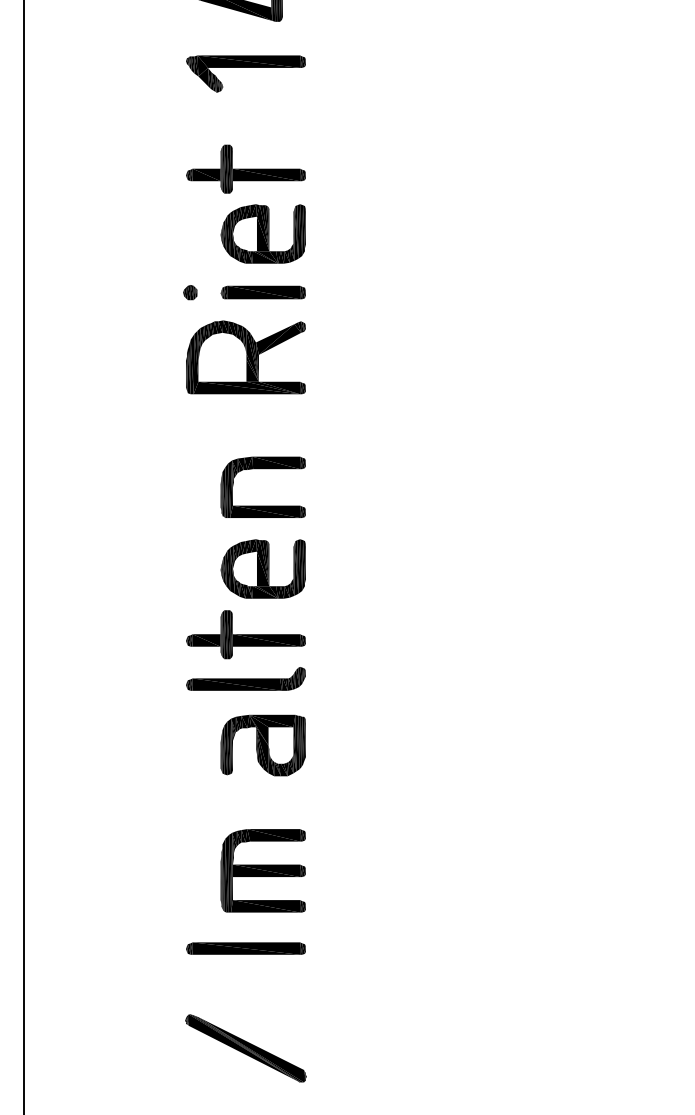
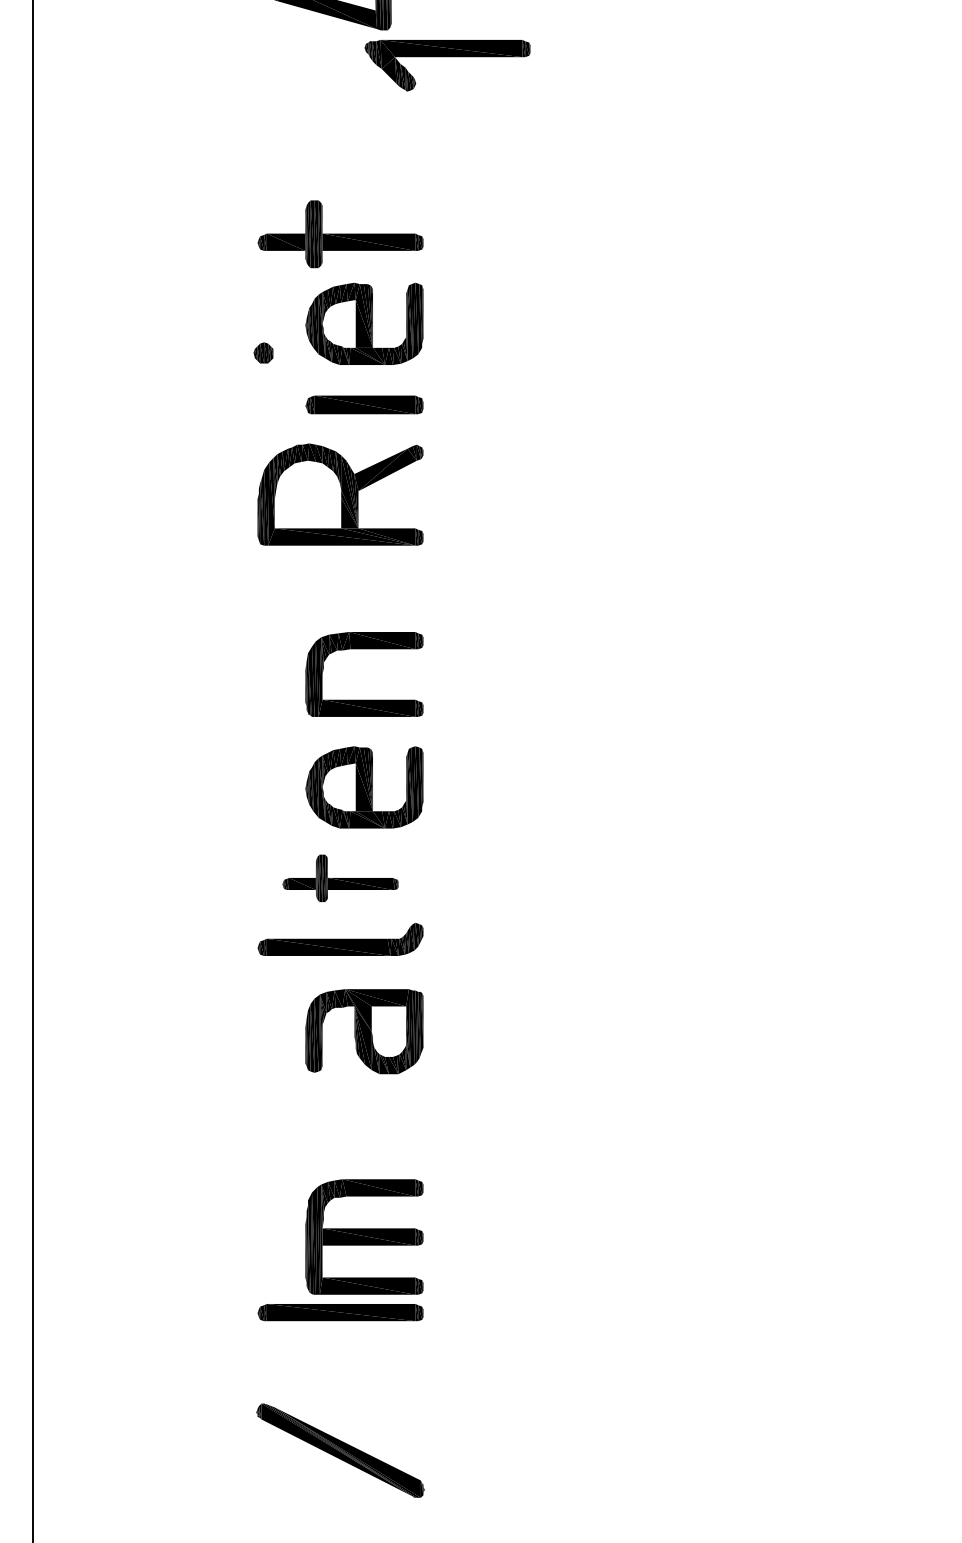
part: (245, 68) -> (447, 57), moved
part: (190, 292) -> (263, 352), moved
part: (245, 634) -> (340, 878), size x0.7
part: (263, 870) -> (364, 1236), moved

